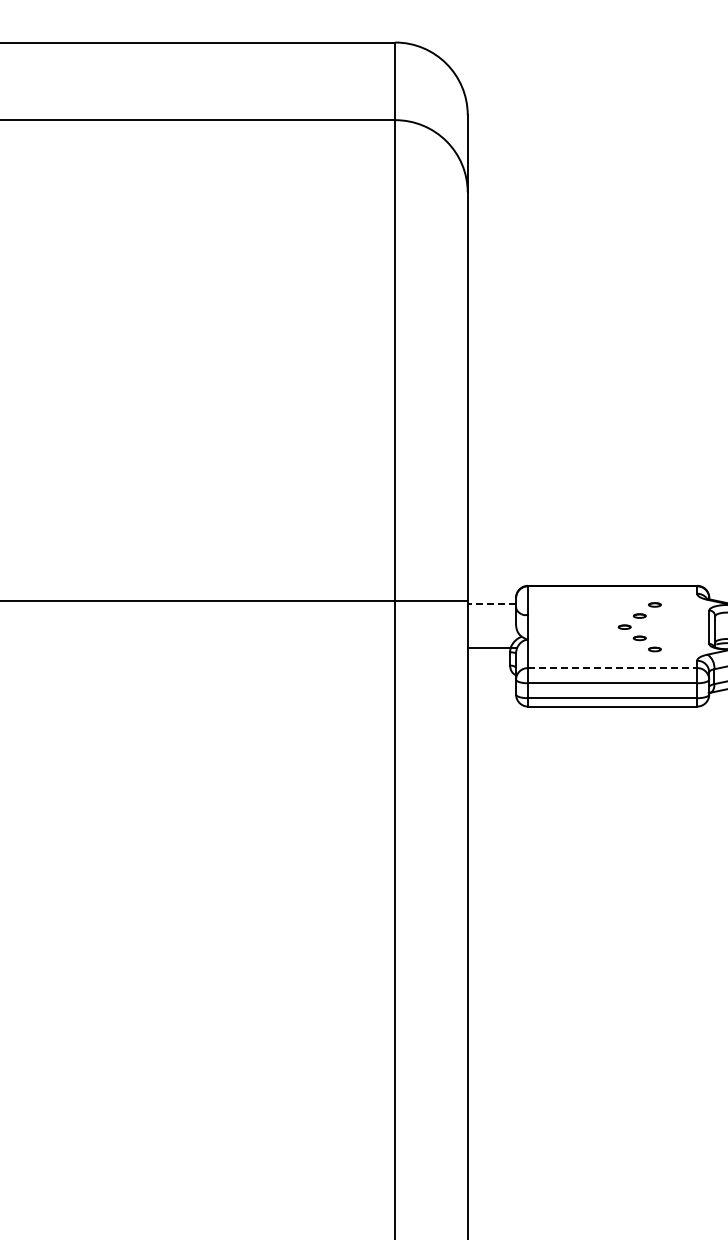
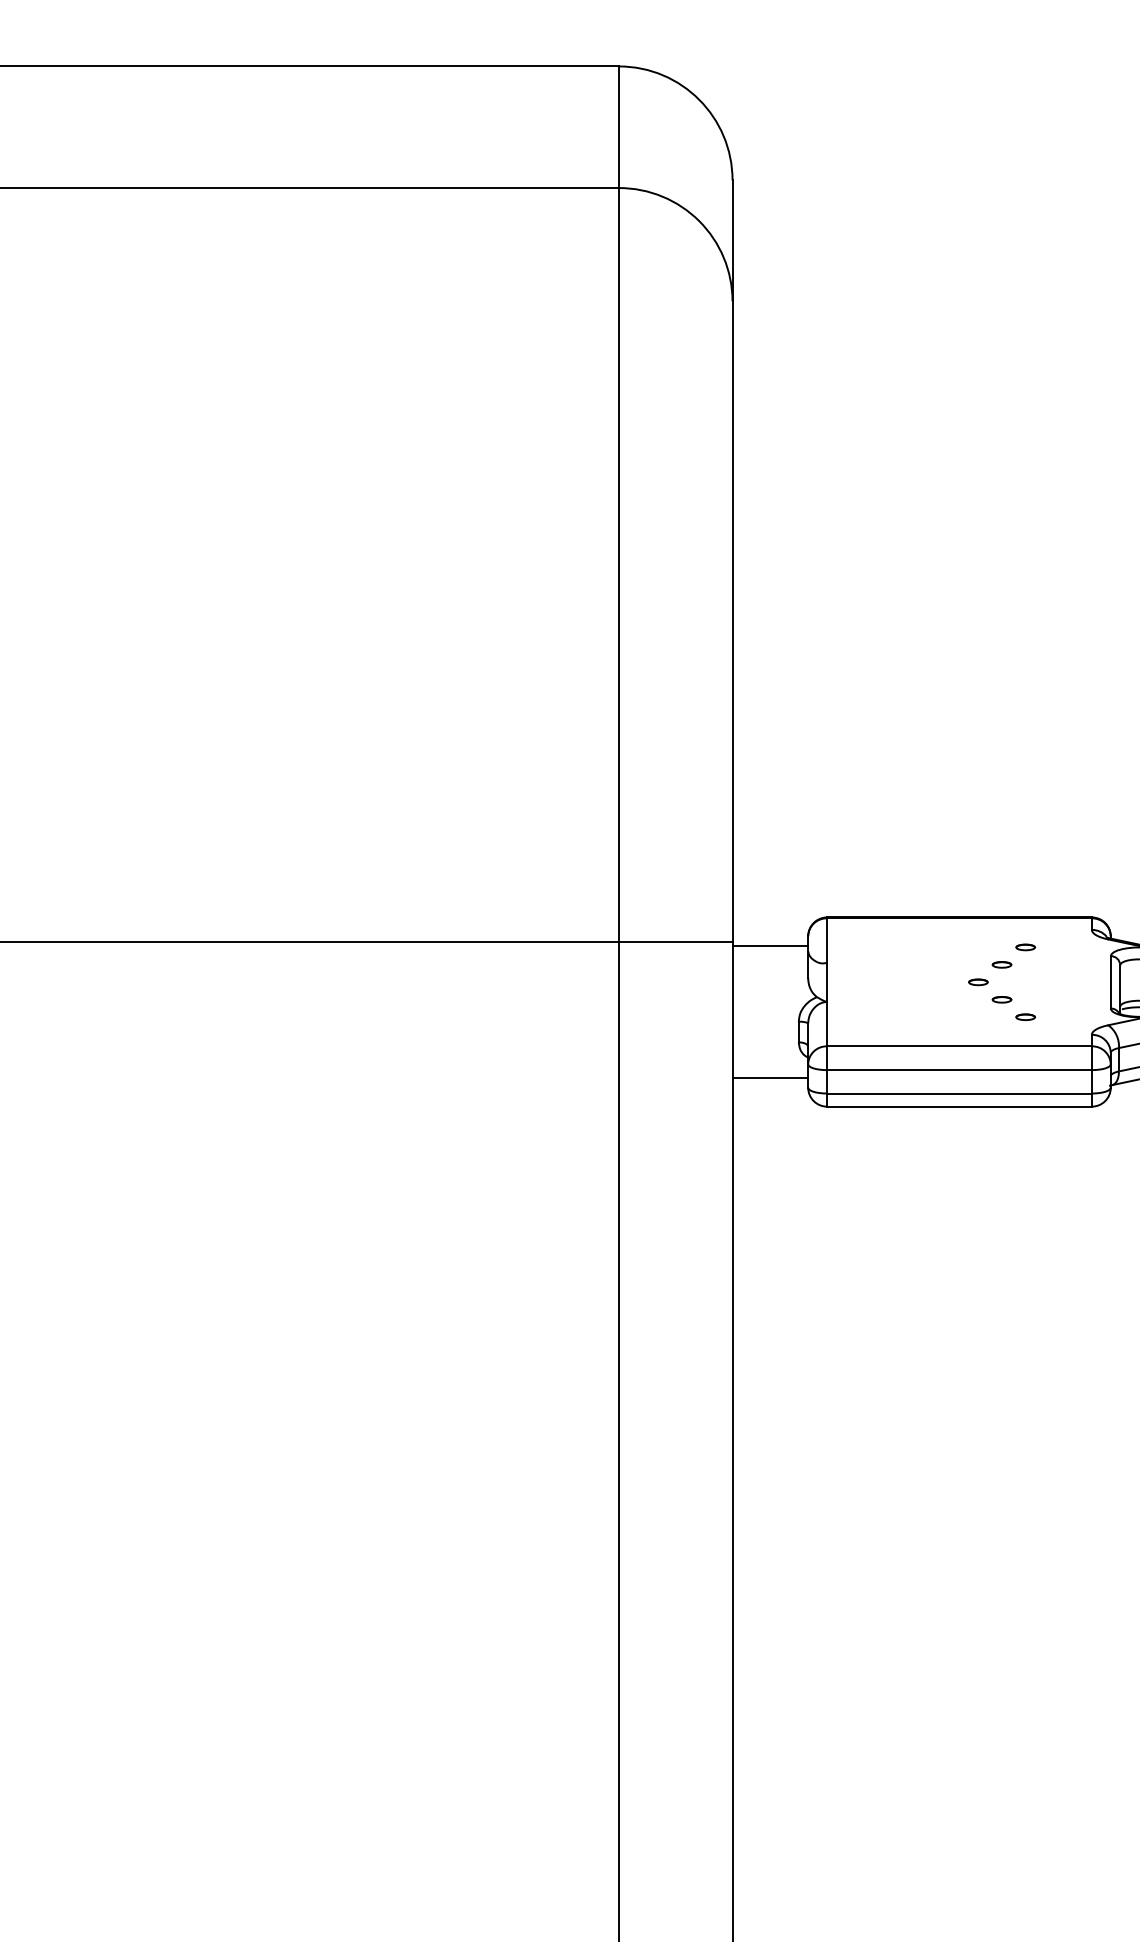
line: (491, 603) -> (769, 945), dashed -> solid
line: (491, 648) -> (769, 1078), moved
line: (612, 668) -> (959, 1046), dashed -> solid

